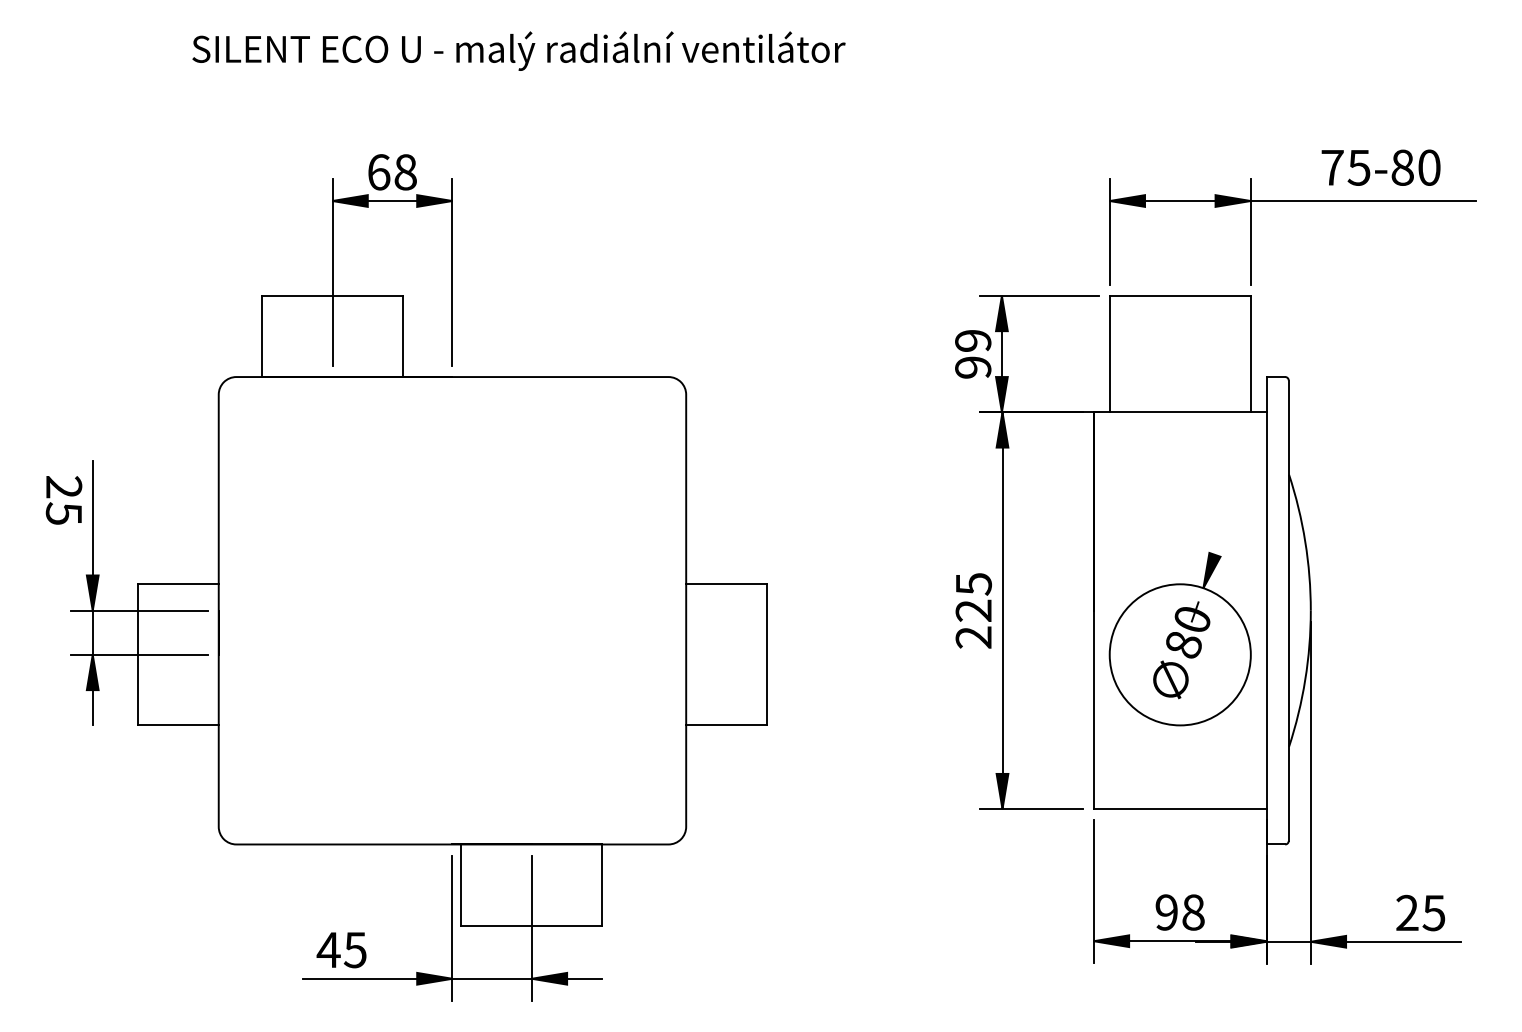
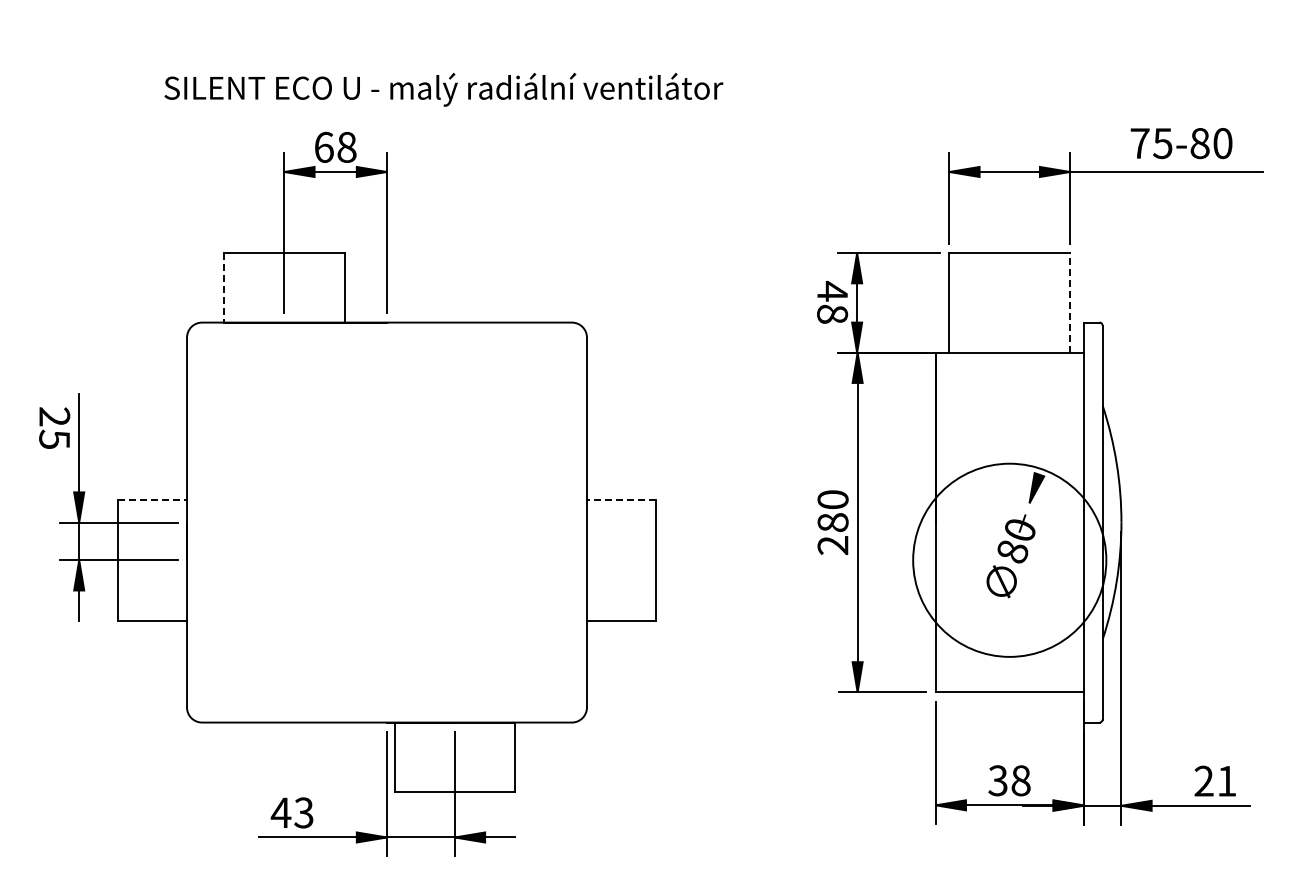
text: (518, 50) -> (443, 89), moved
line: (262, 336) -> (224, 287), solid -> dashed
text: (973, 353) -> (832, 302), 66 -> 48
line: (1251, 353) -> (1070, 302), solid -> dashed
line: (178, 583) -> (152, 499), solid -> dashed
line: (726, 583) -> (621, 499), solid -> dashed
text: (973, 597) -> (832, 511), 225 -> 280
circle: (1179, 653) -> (1009, 559), size x1.6
text: (1165, 912) -> (997, 780), 98 -> 38
text: (1433, 913) -> (1226, 781), 25 -> 21
text: (354, 949) -> (303, 812), 45 -> 43

